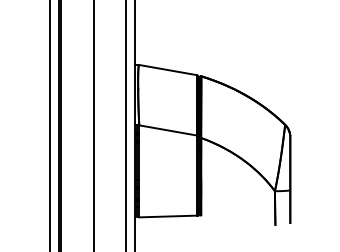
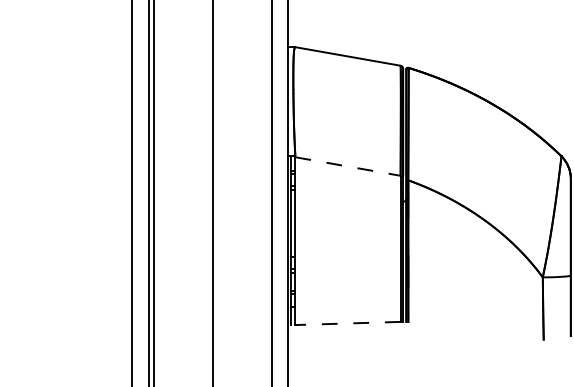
line: (168, 130) -> (348, 166), solid -> dashed
line: (168, 216) -> (348, 323), solid -> dashed

